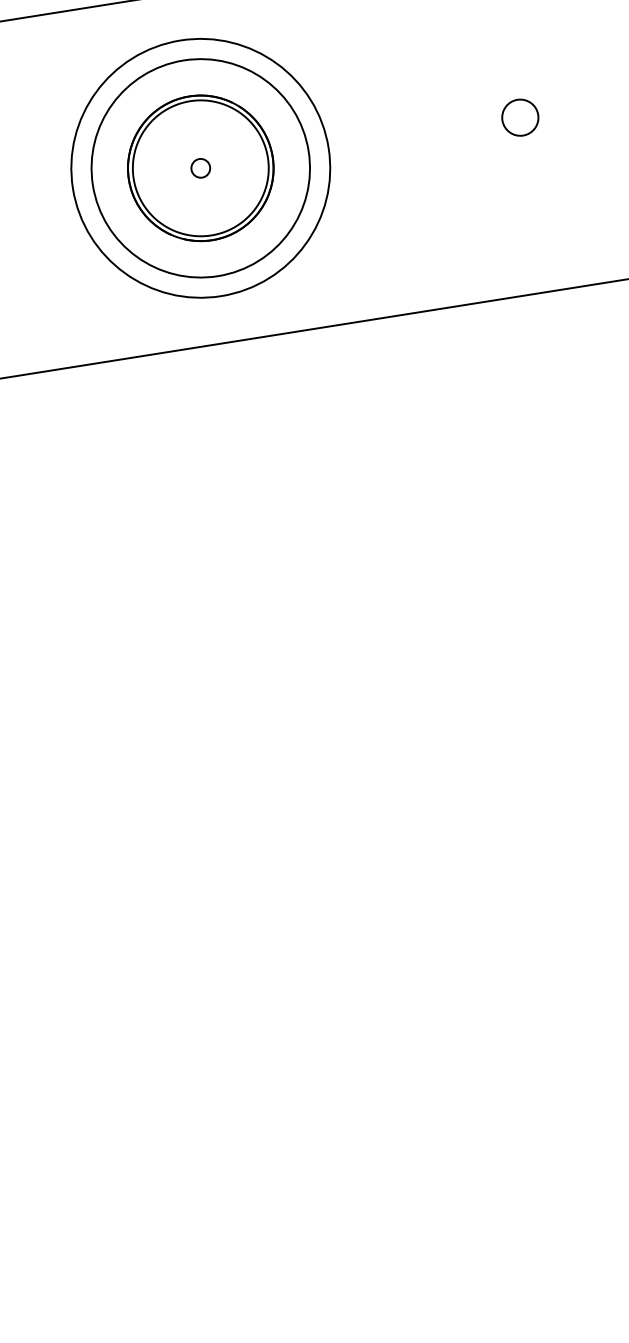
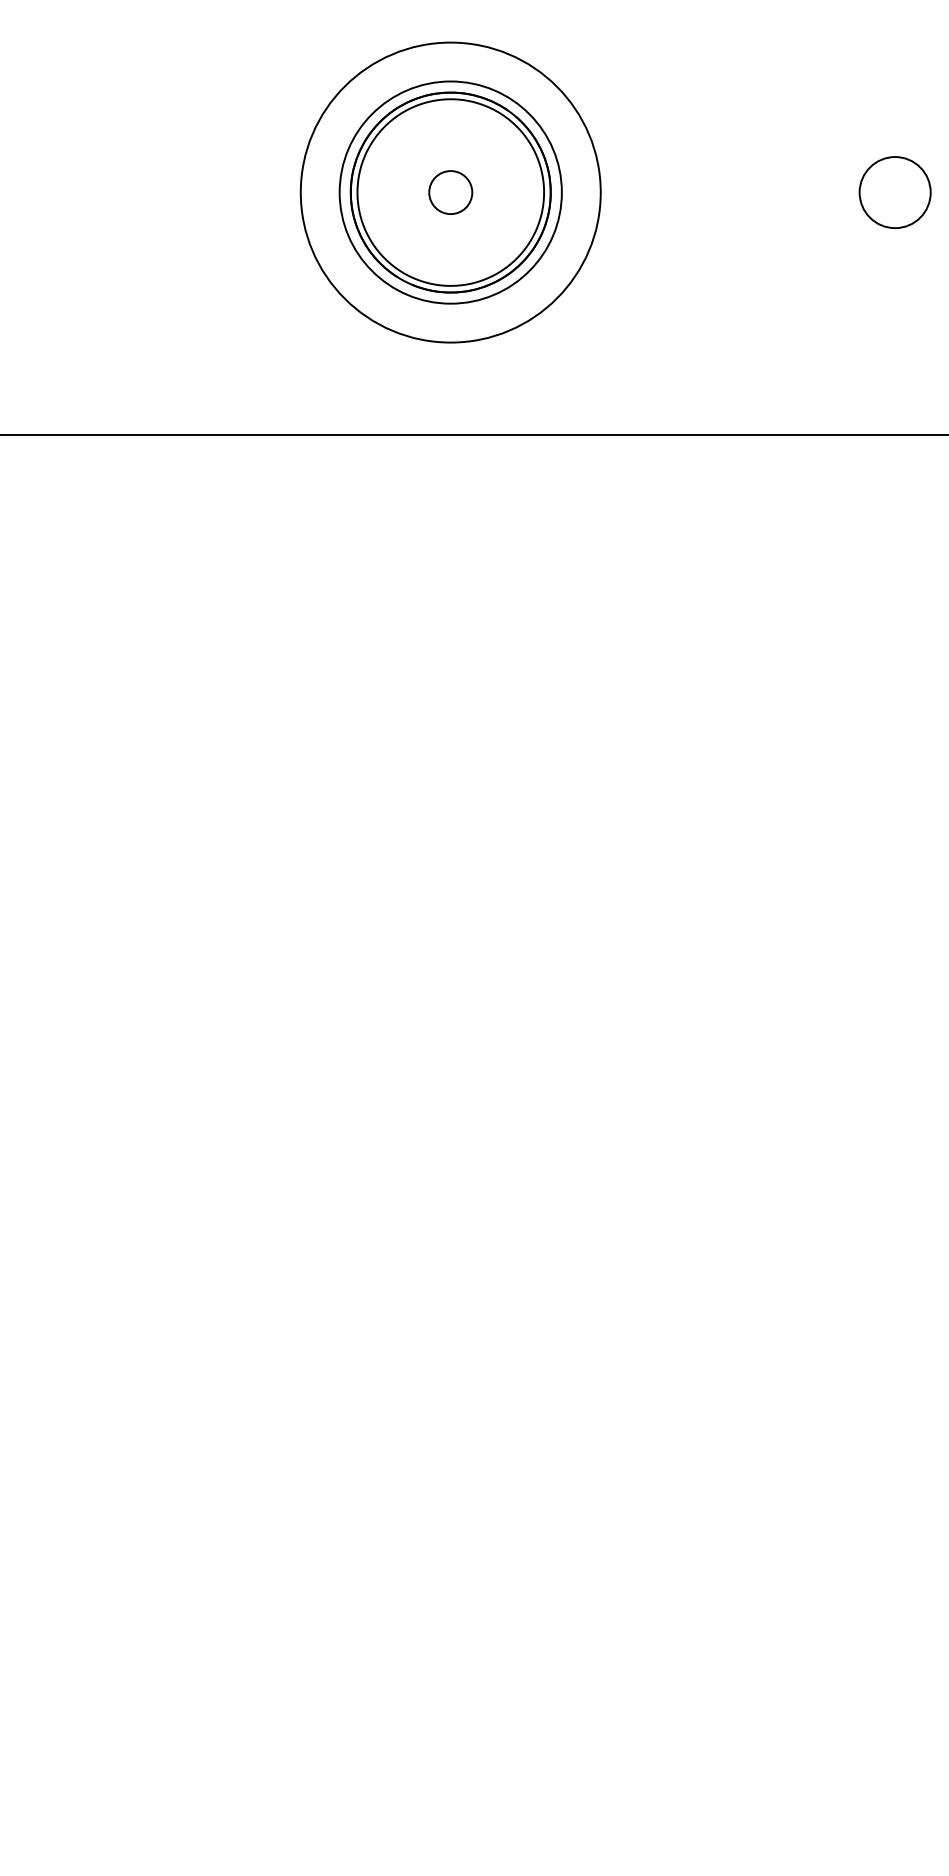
circle: (519, 117) -> (894, 192), size x1.43
circle: (200, 168) -> (450, 192), size x0.62
circle: (200, 168) -> (450, 192), size x1.67

